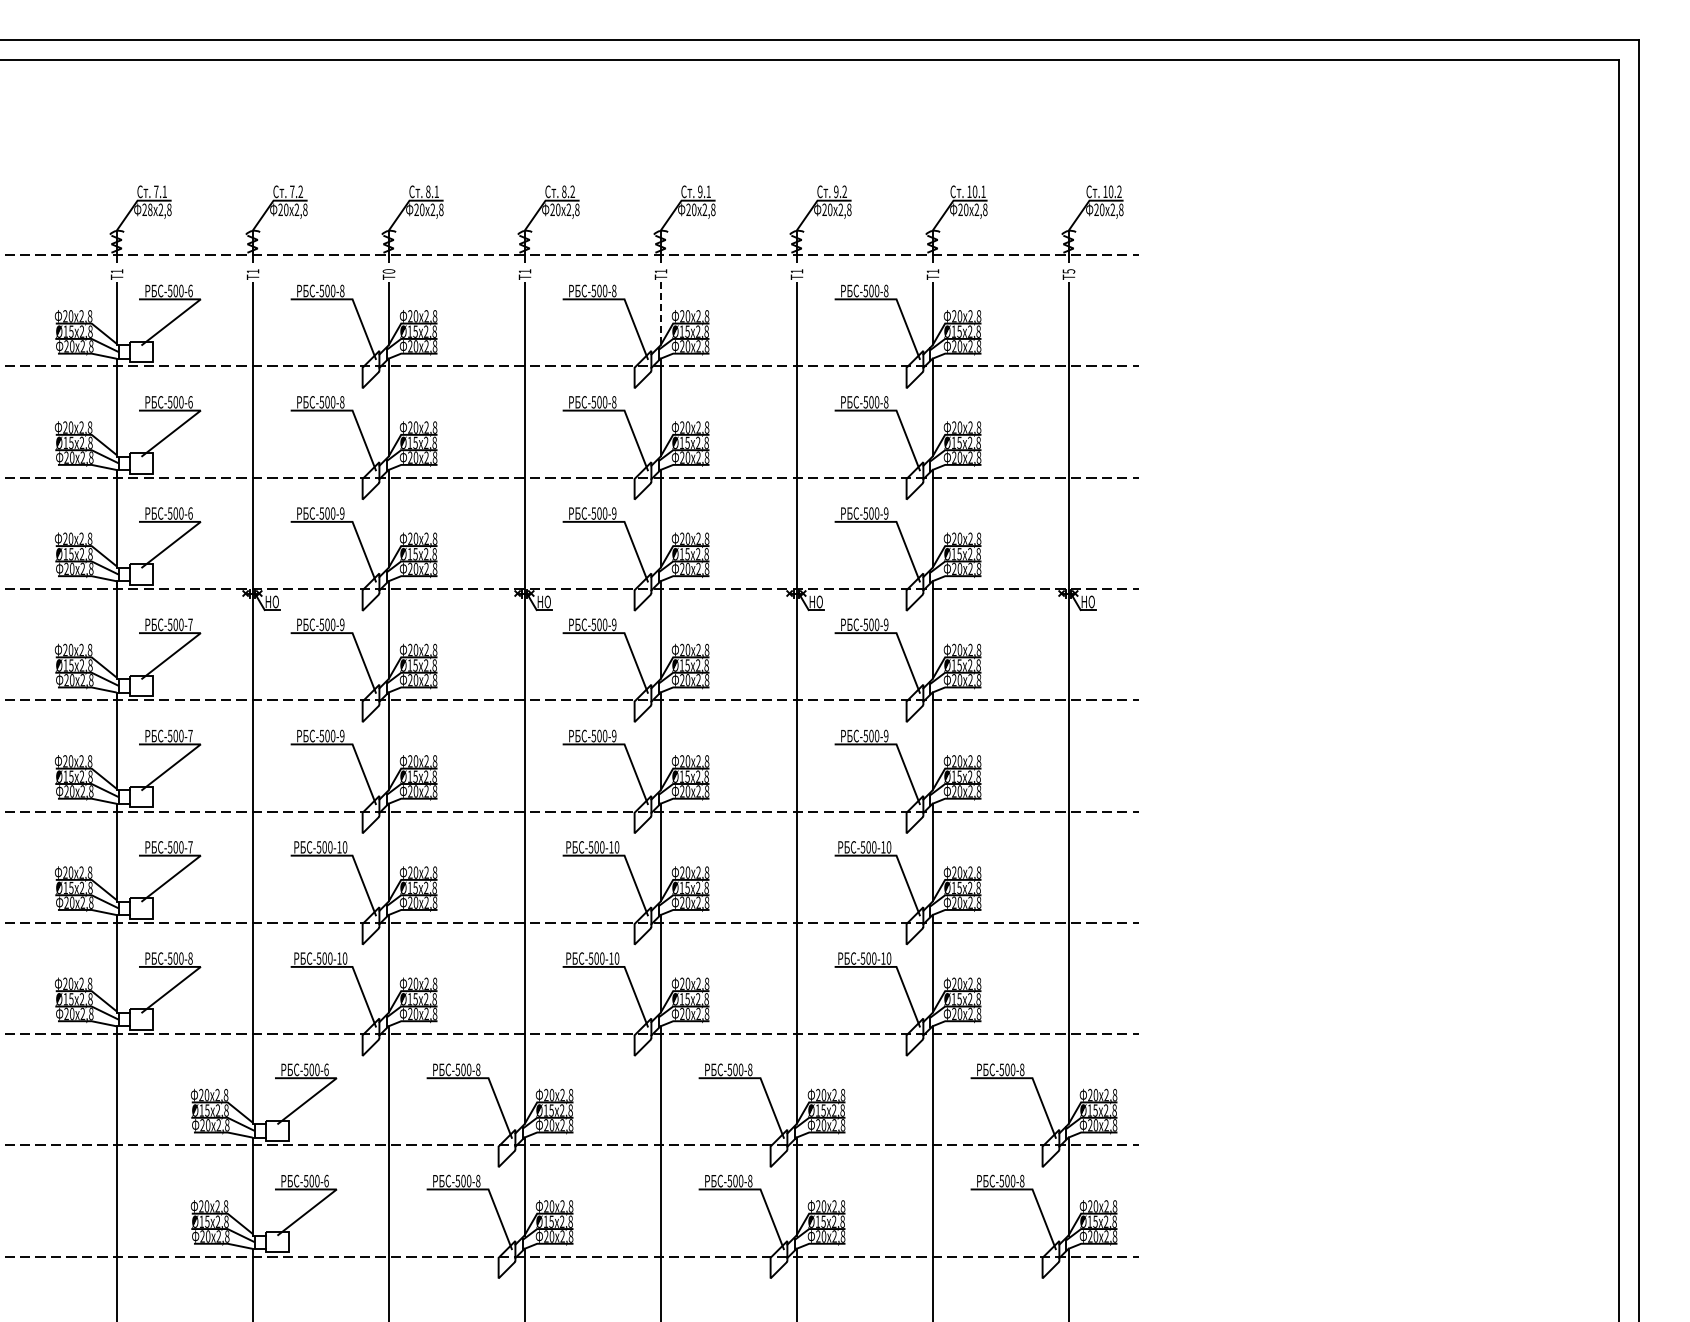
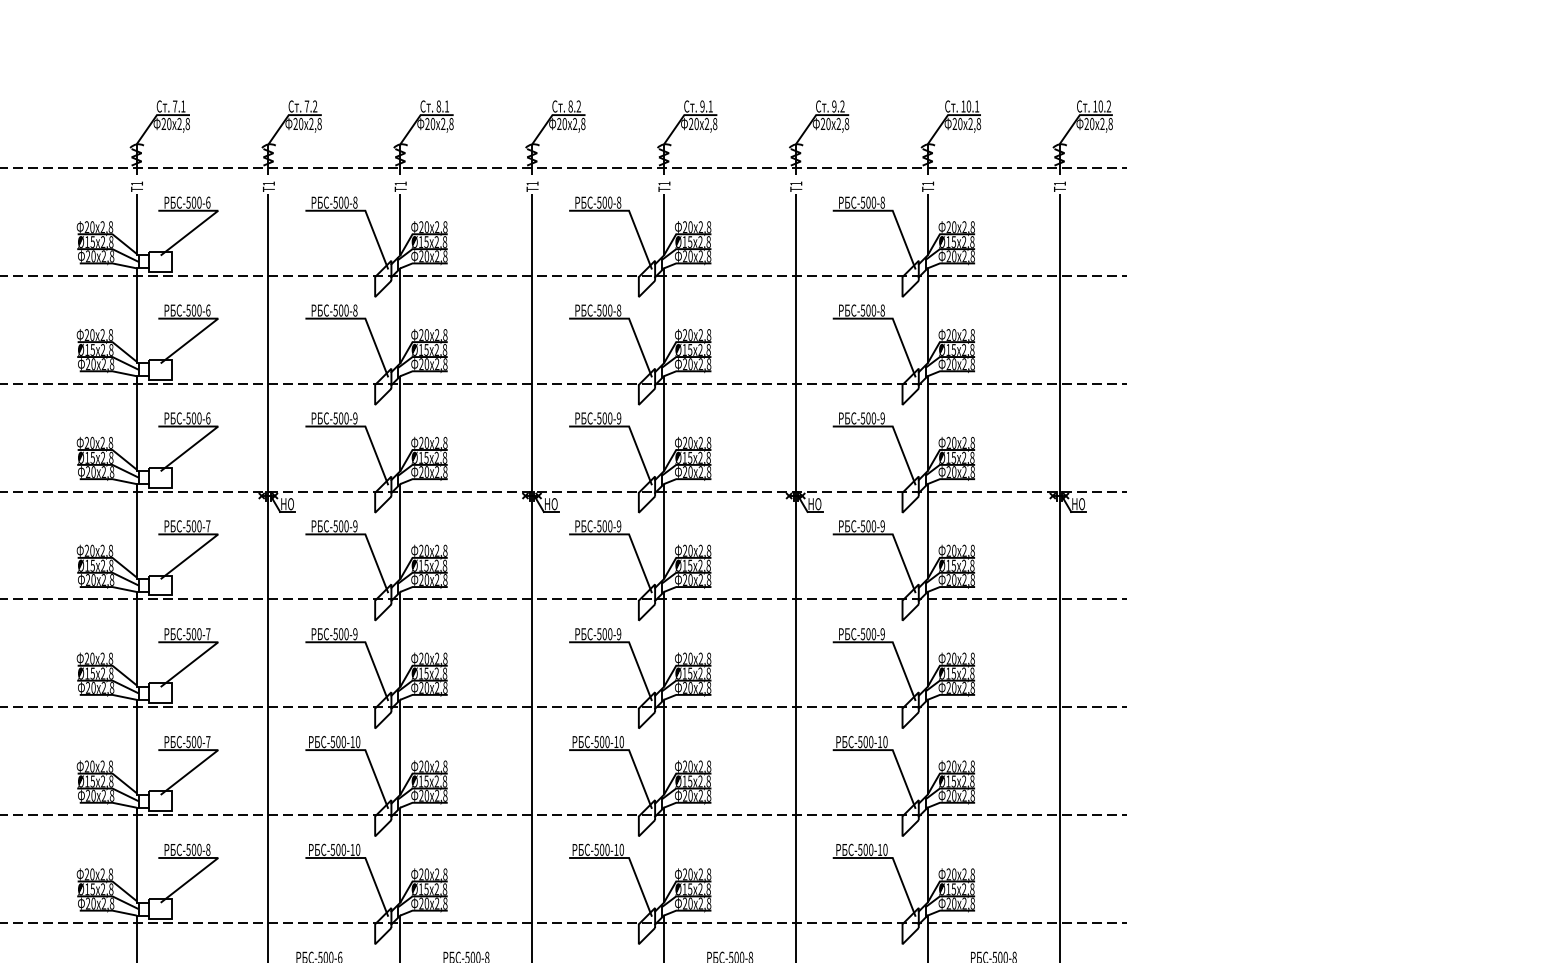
text: (150, 209) -> (169, 123), 28 -> 20
text: (388, 271) -> (400, 183), 0 -> 1
text: (1068, 271) -> (1059, 183), 5 -> 1
line: (660, 313) -> (663, 224), dashed -> solid

